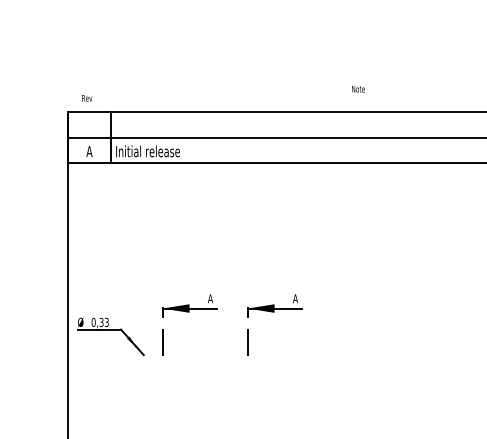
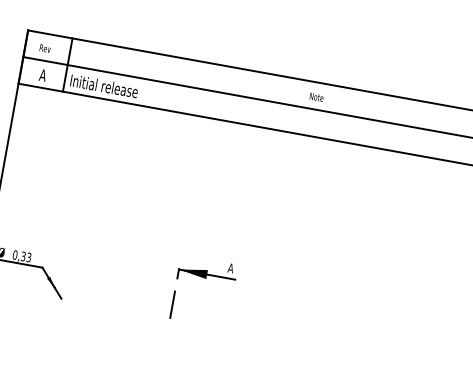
text: (358, 89) -> (316, 97), moved
text: (87, 98) -> (45, 48), moved
part: (189, 312) -> (117, 262), removed

